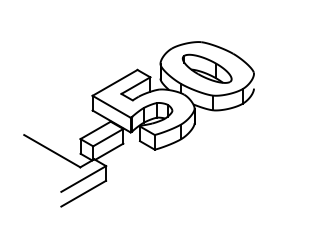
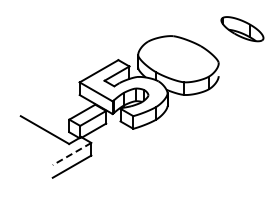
part: (207, 69) -> (242, 29), moved
line: (83, 179) -> (71, 154), solid -> dashed

